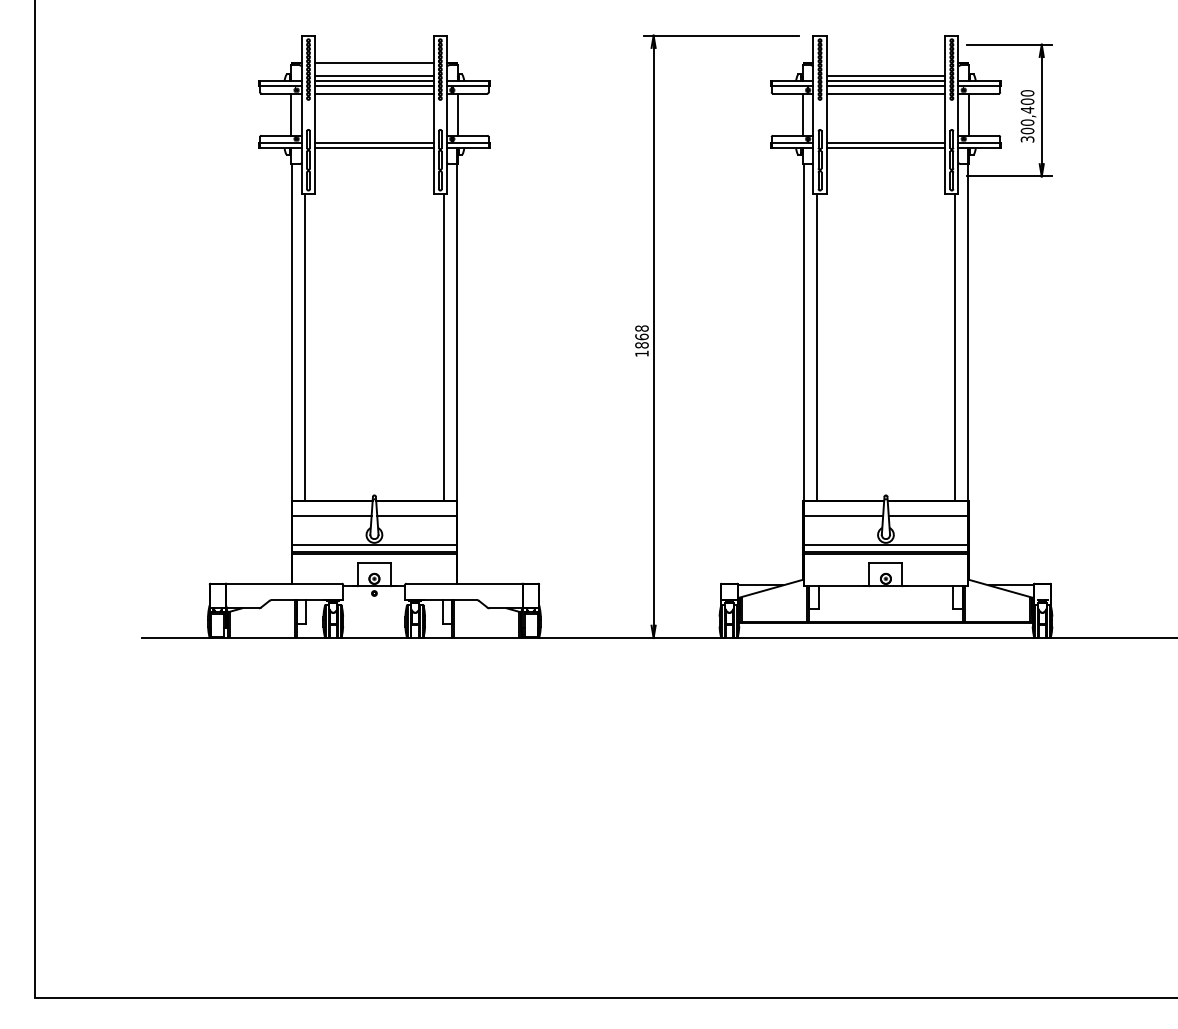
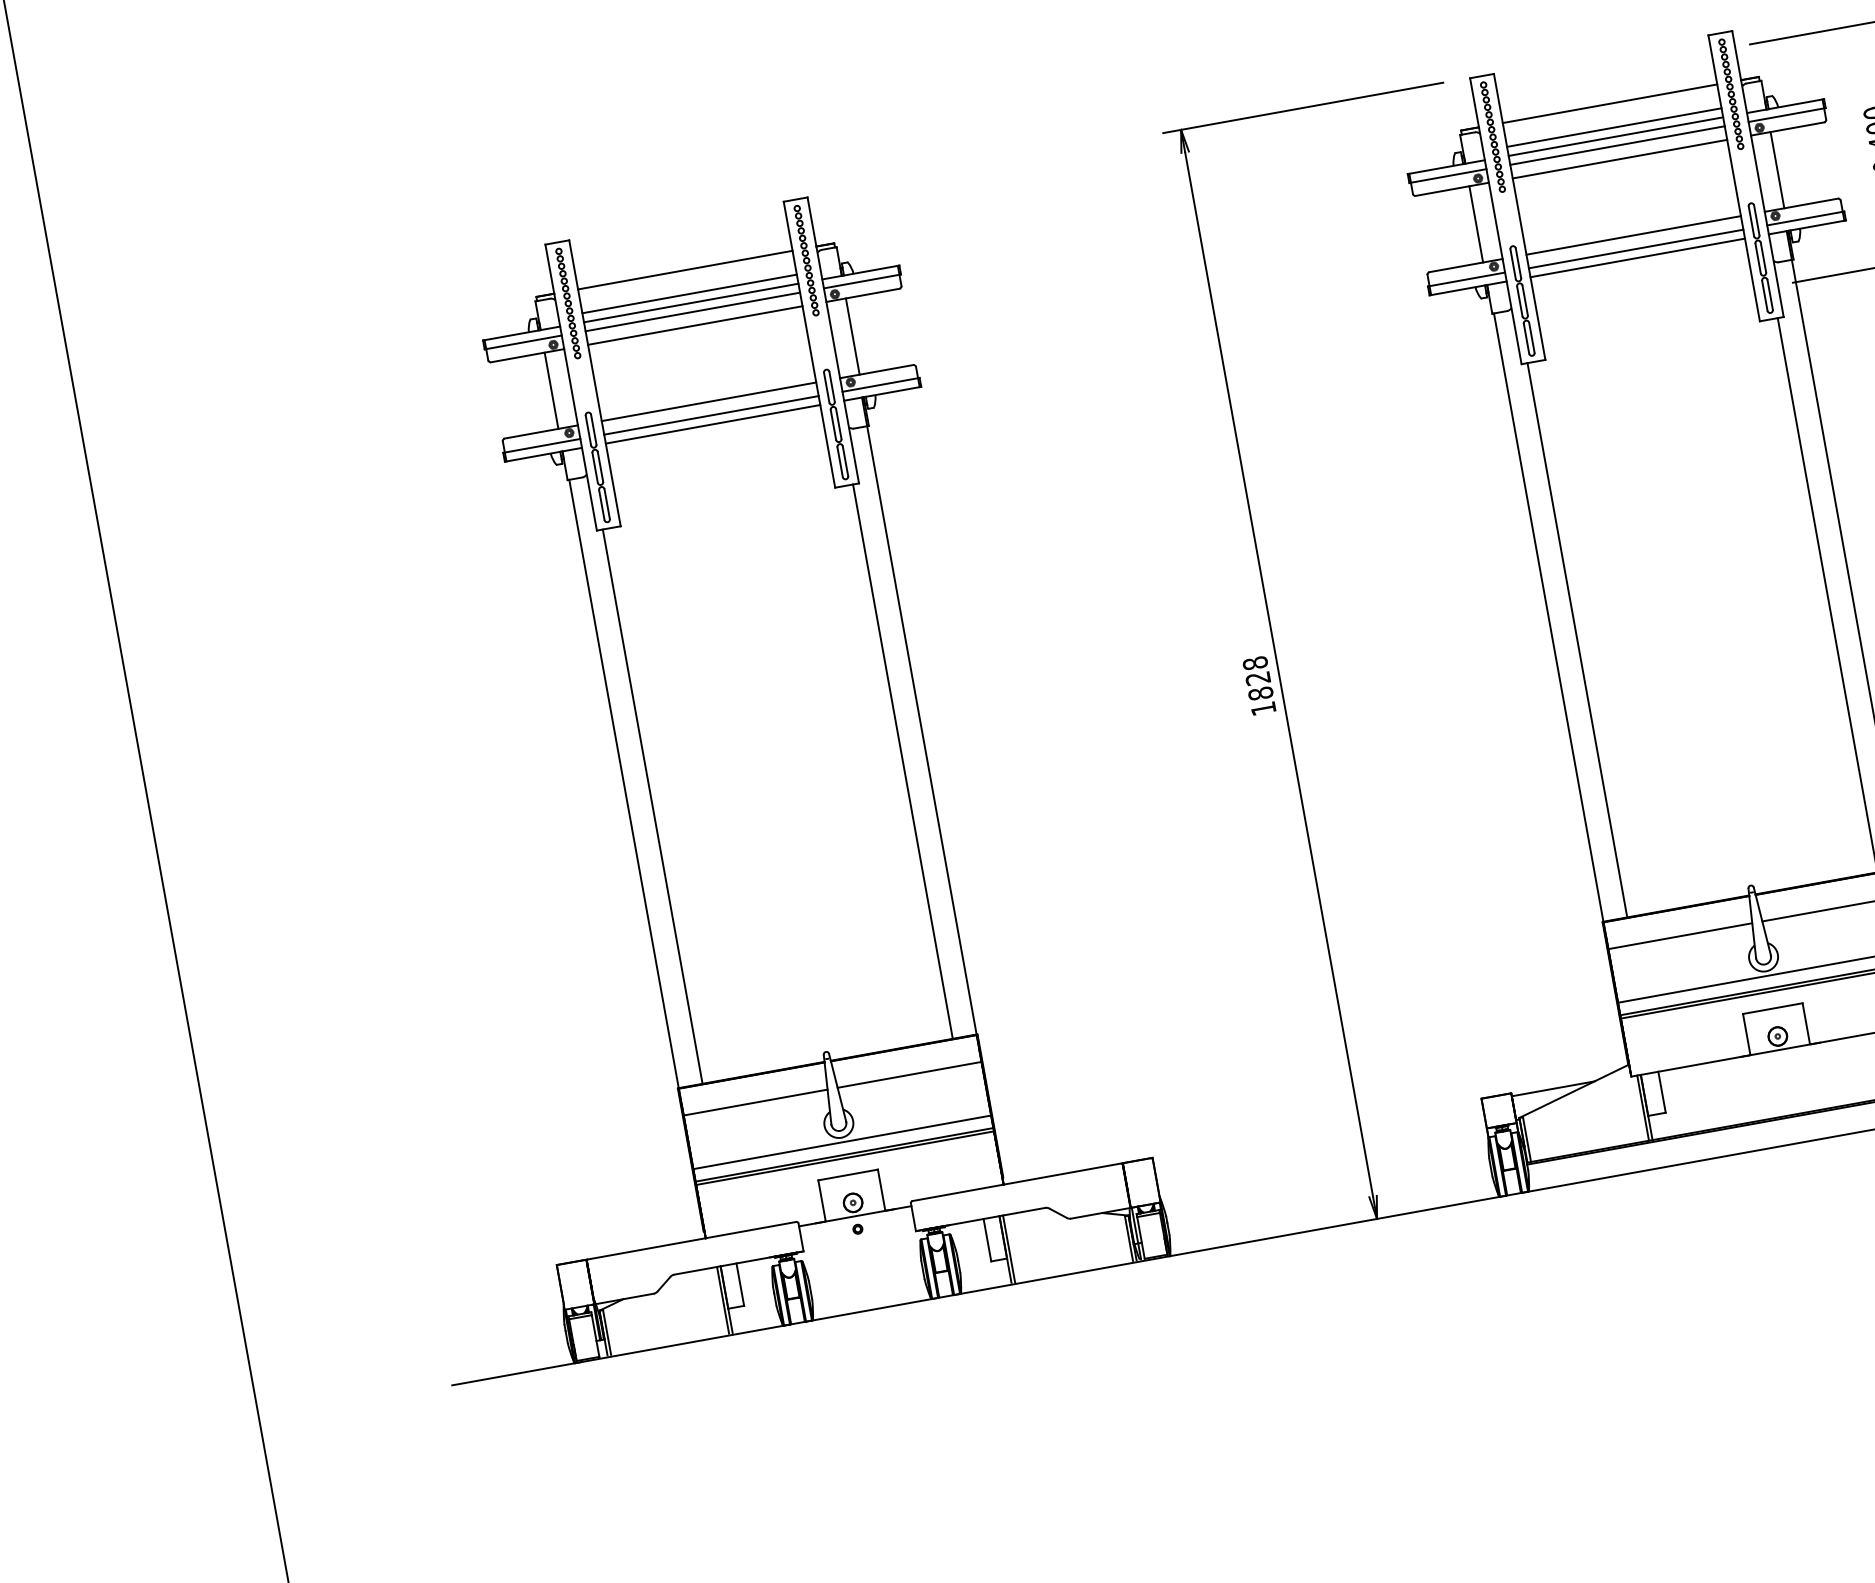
line: (885, 62) -> (1609, 103), added
line: (374, 135) -> (709, 401), added
line: (885, 135) -> (1632, 235), added
text: (641, 336) -> (1257, 677), 1868 -> 1828

